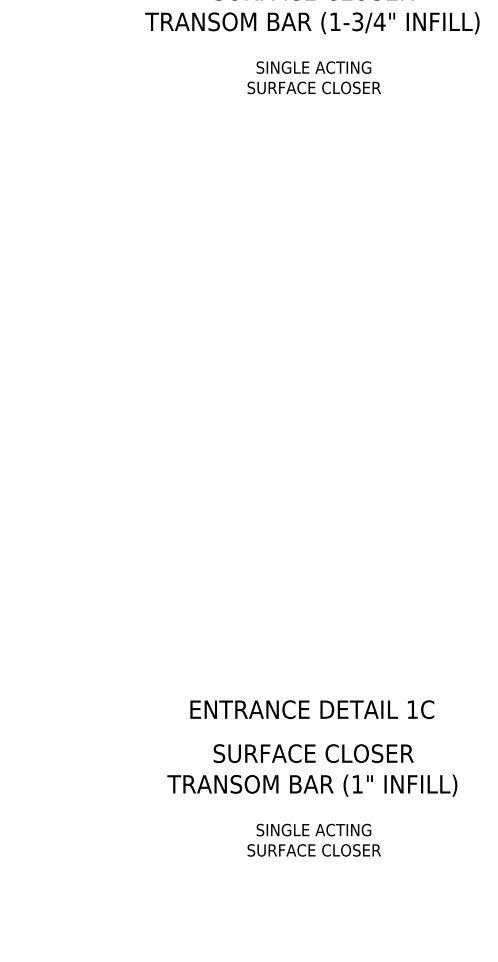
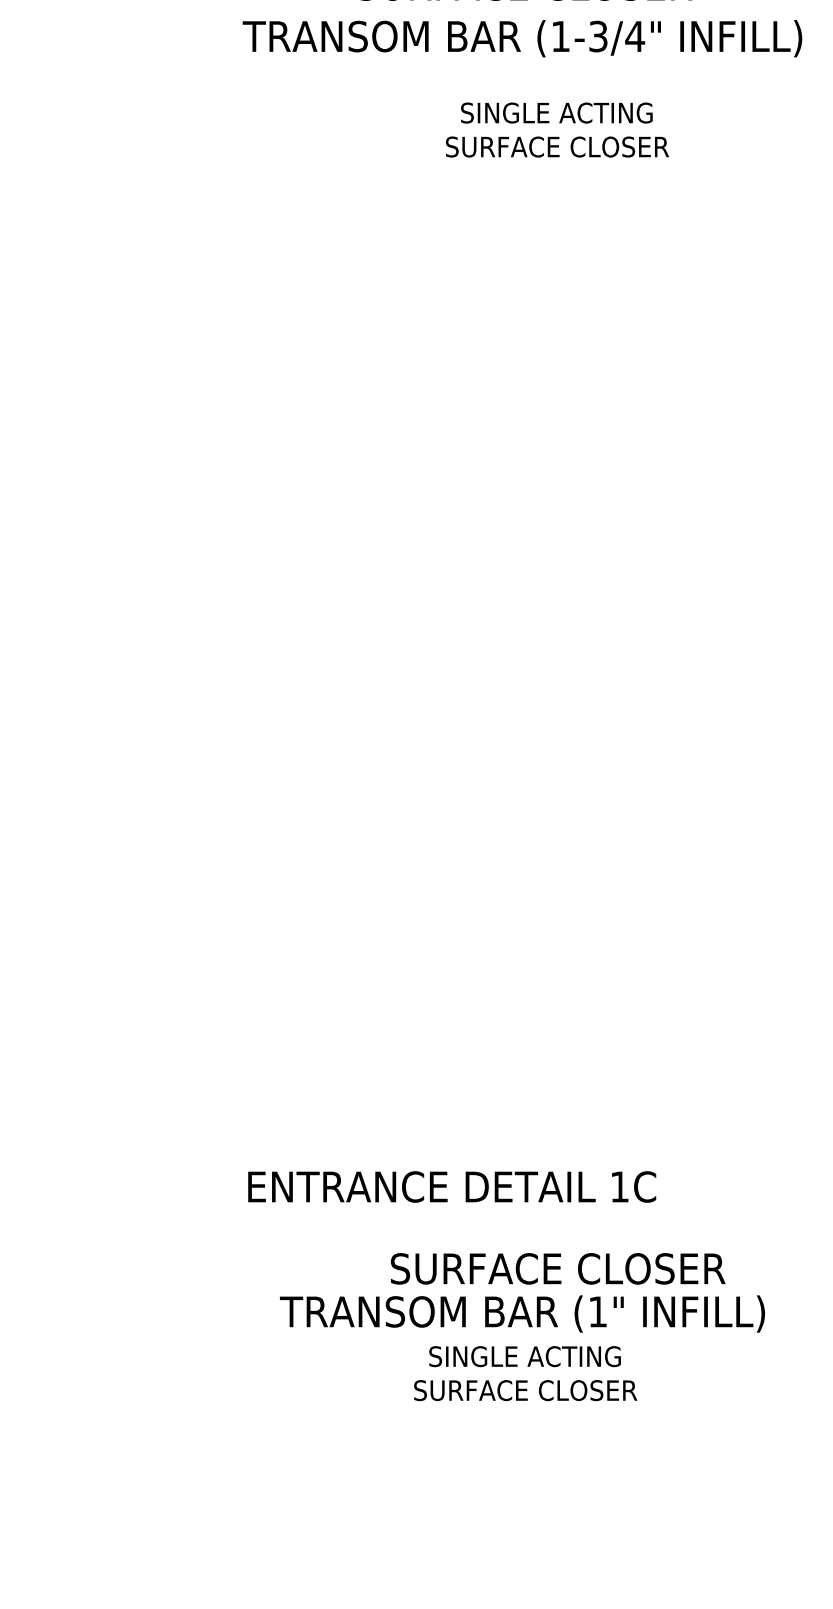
text: (313, 77) -> (556, 129), moved
text: (312, 709) -> (452, 1186), moved
text: (313, 753) -> (557, 1268), moved
text: (313, 839) -> (524, 1372), moved

